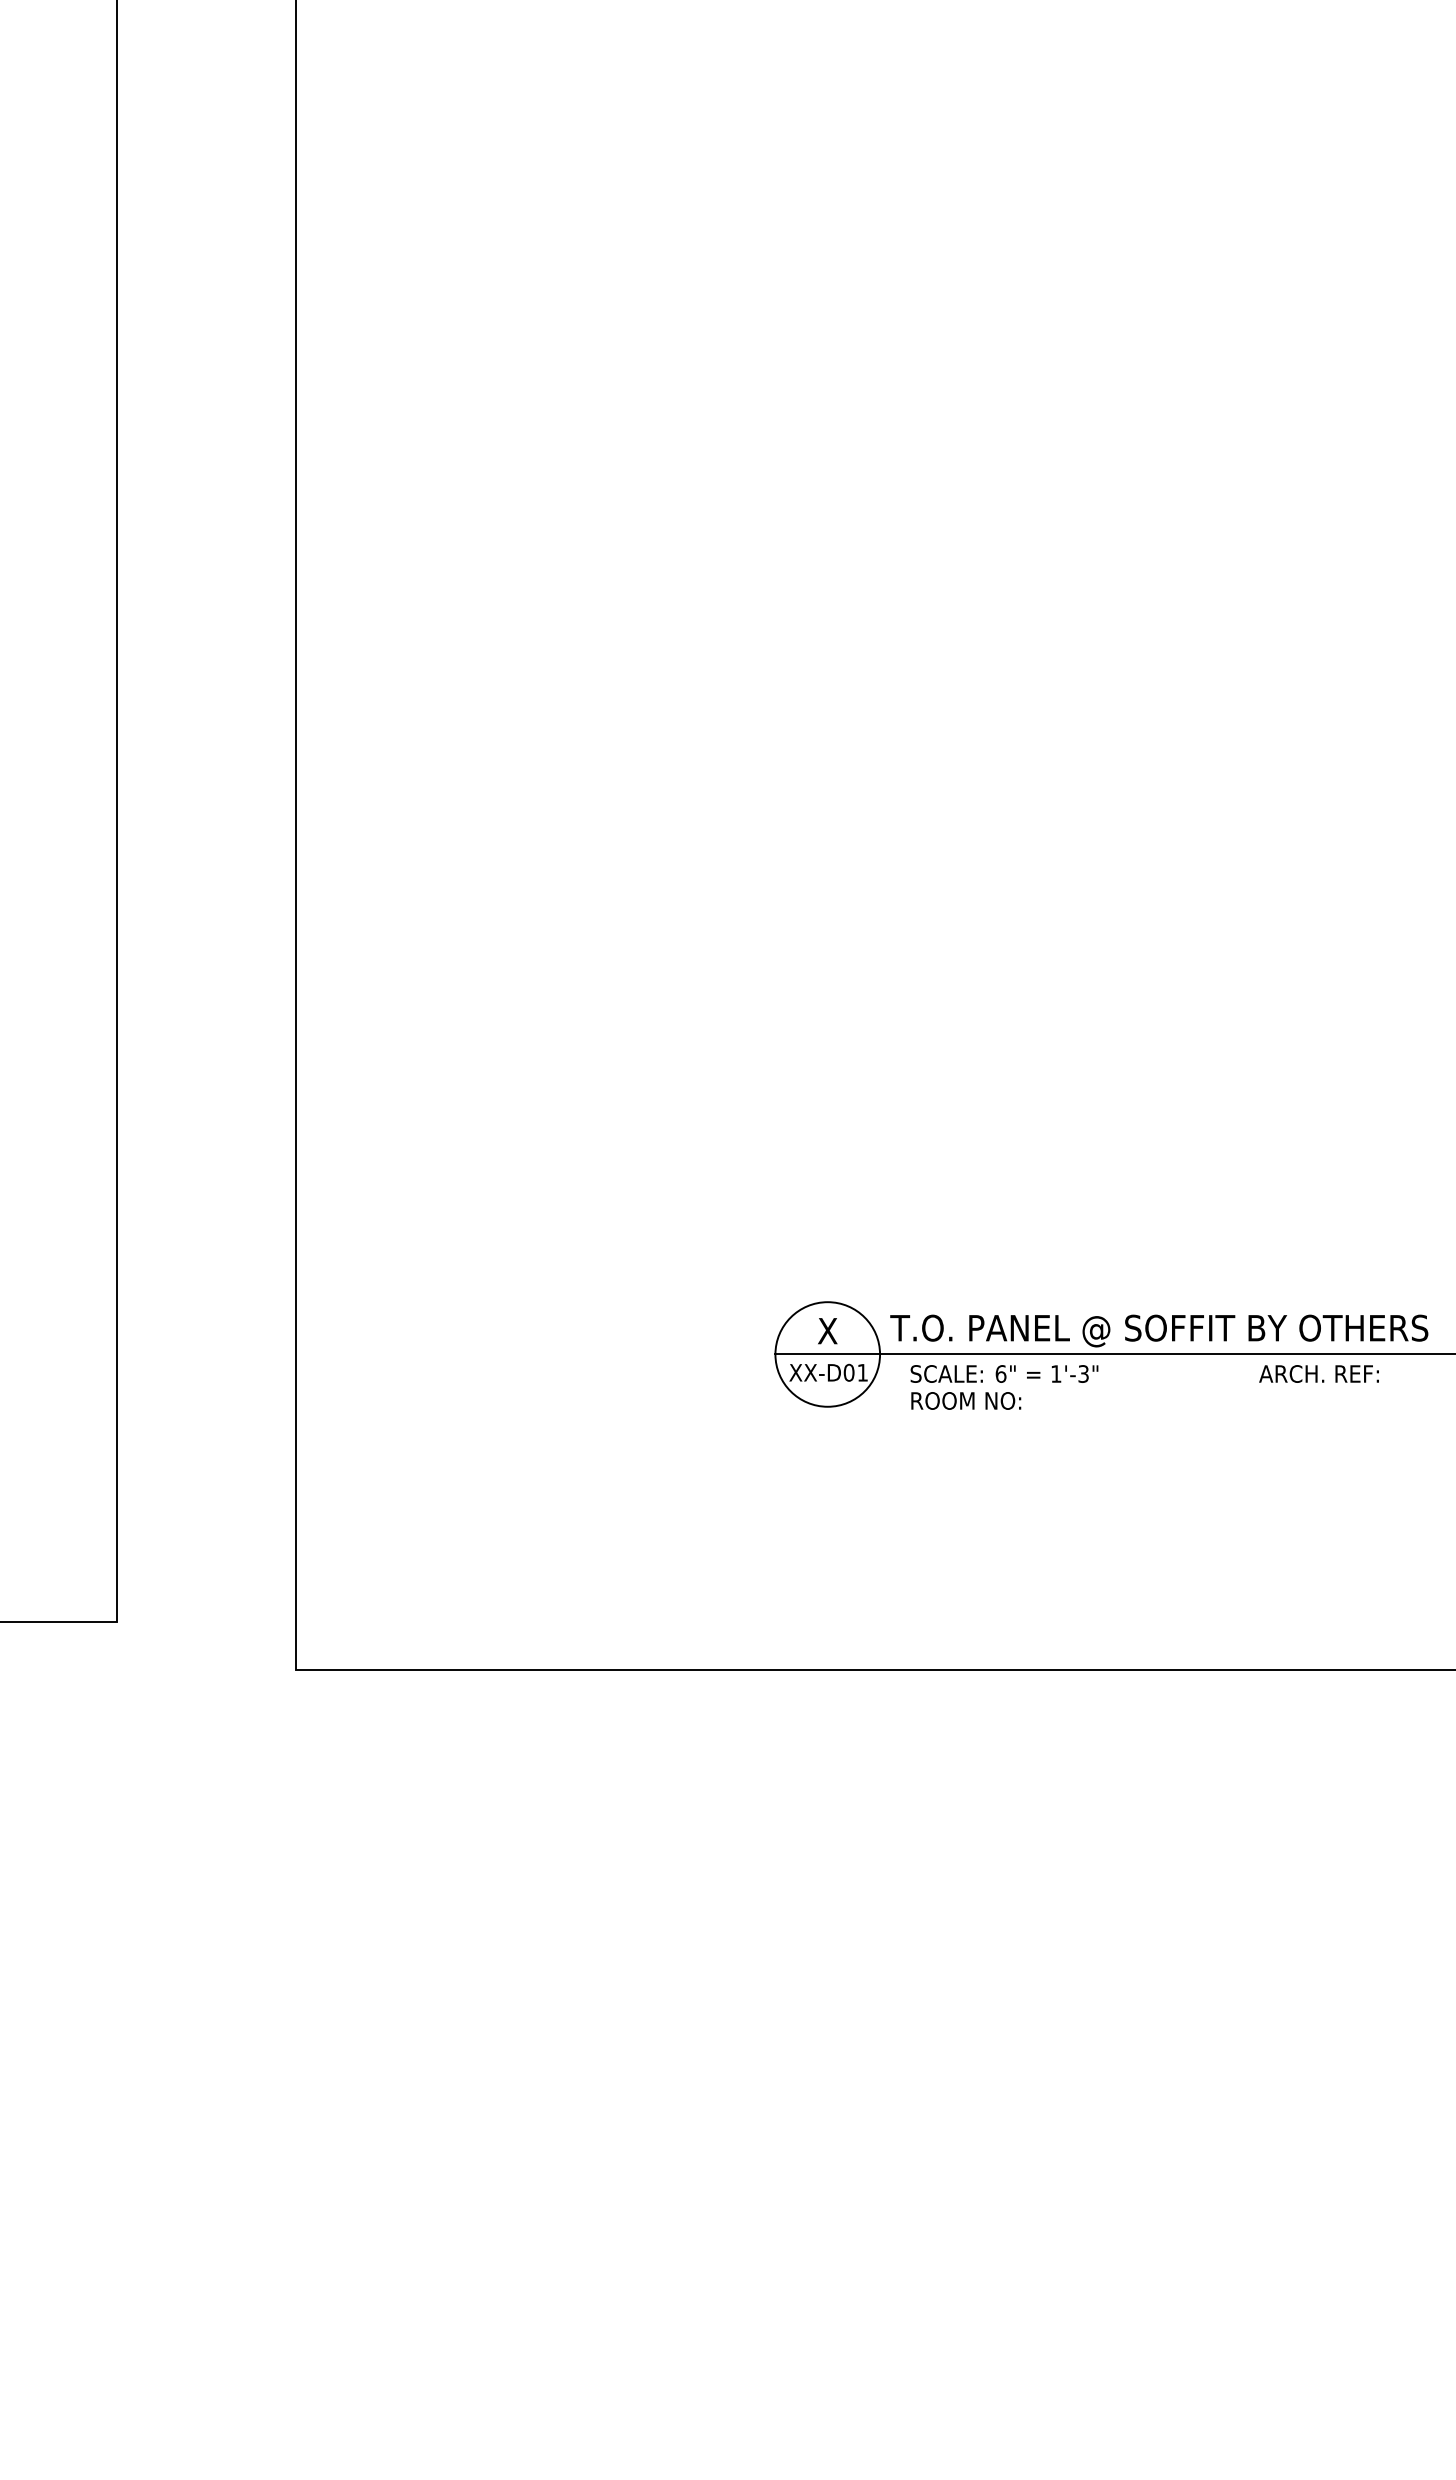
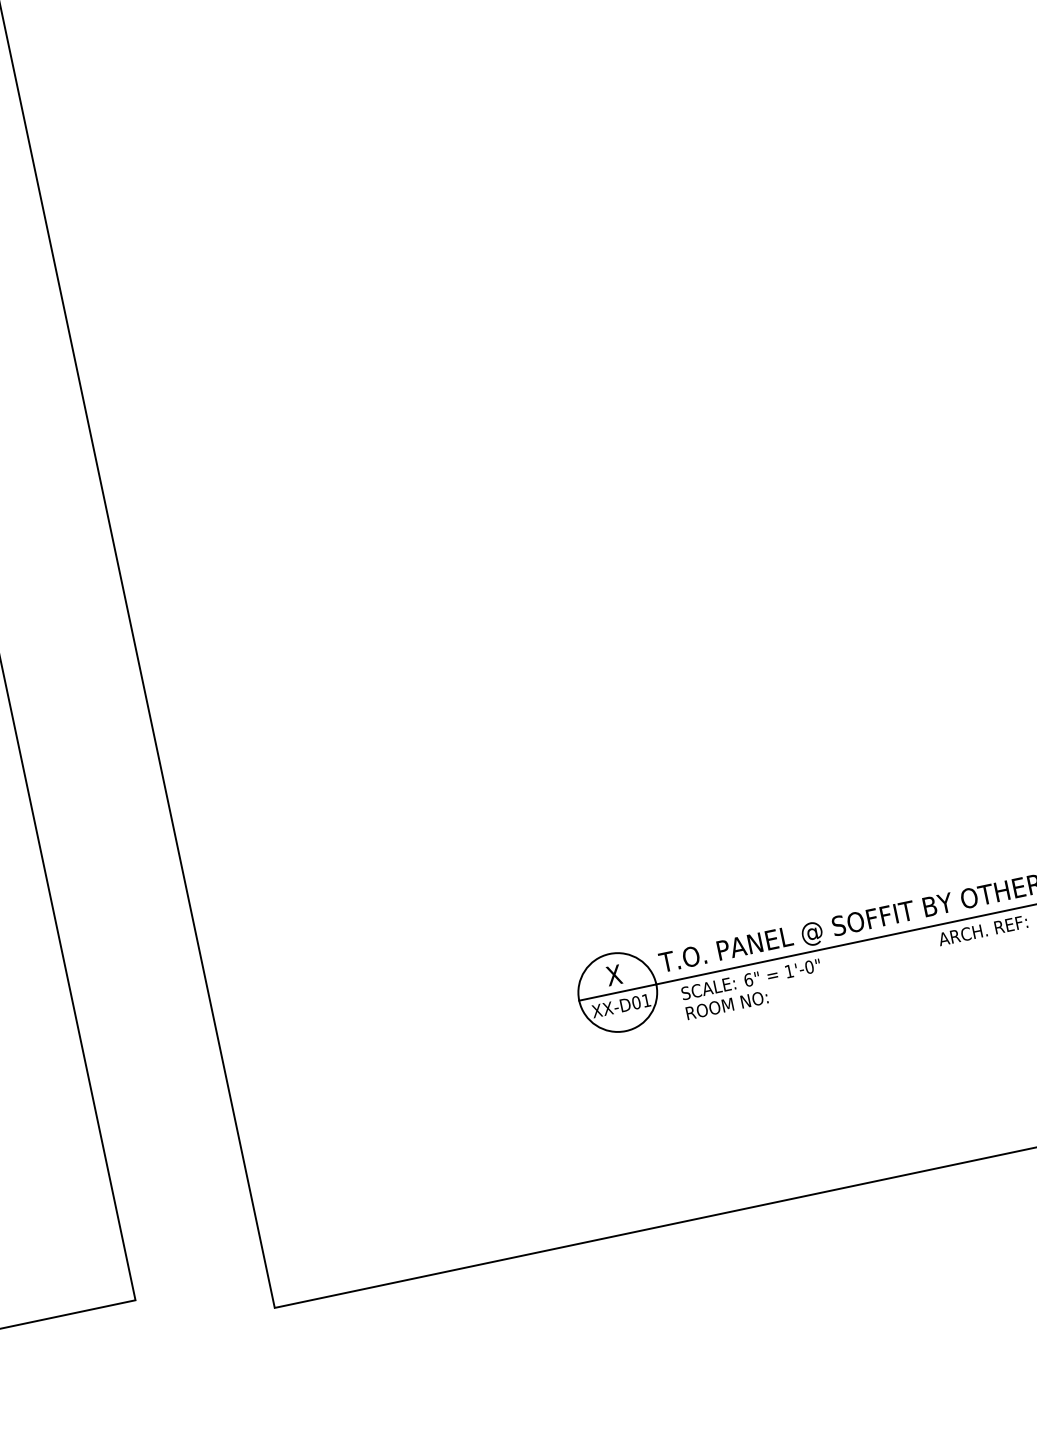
text: (1083, 1373) -> (809, 966), 1'-3" -> 1'-0"

